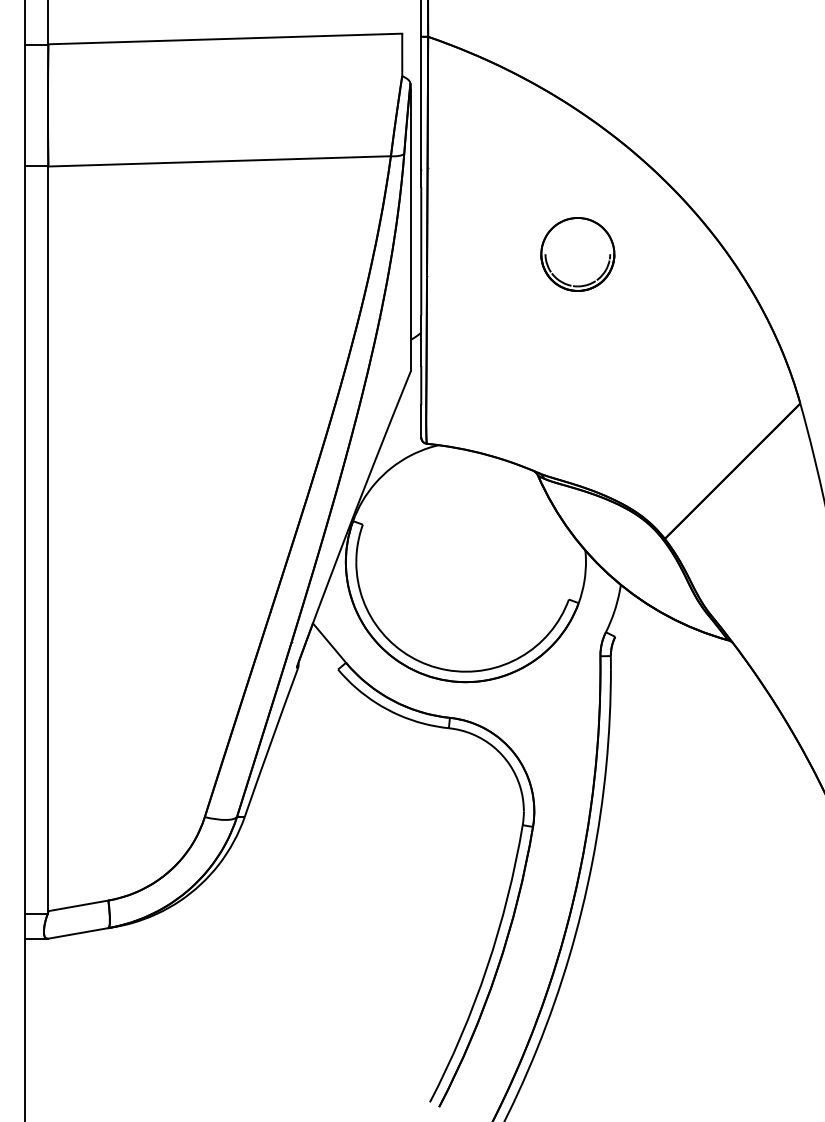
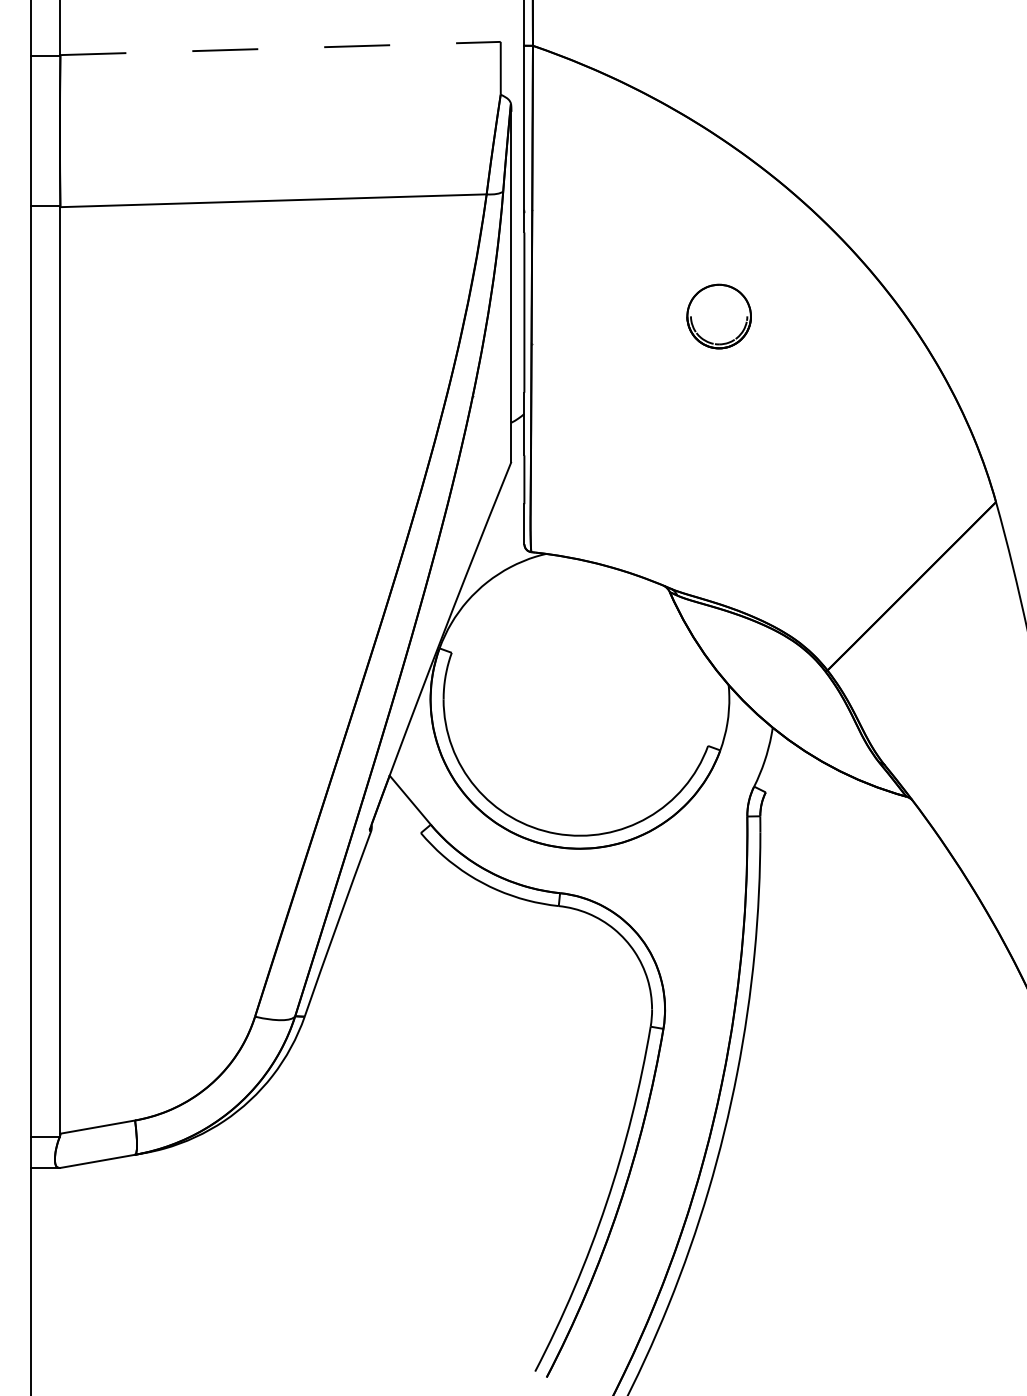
line: (226, 38) -> (281, 48), solid -> dashed
part: (577, 254) -> (718, 316), size x0.7

